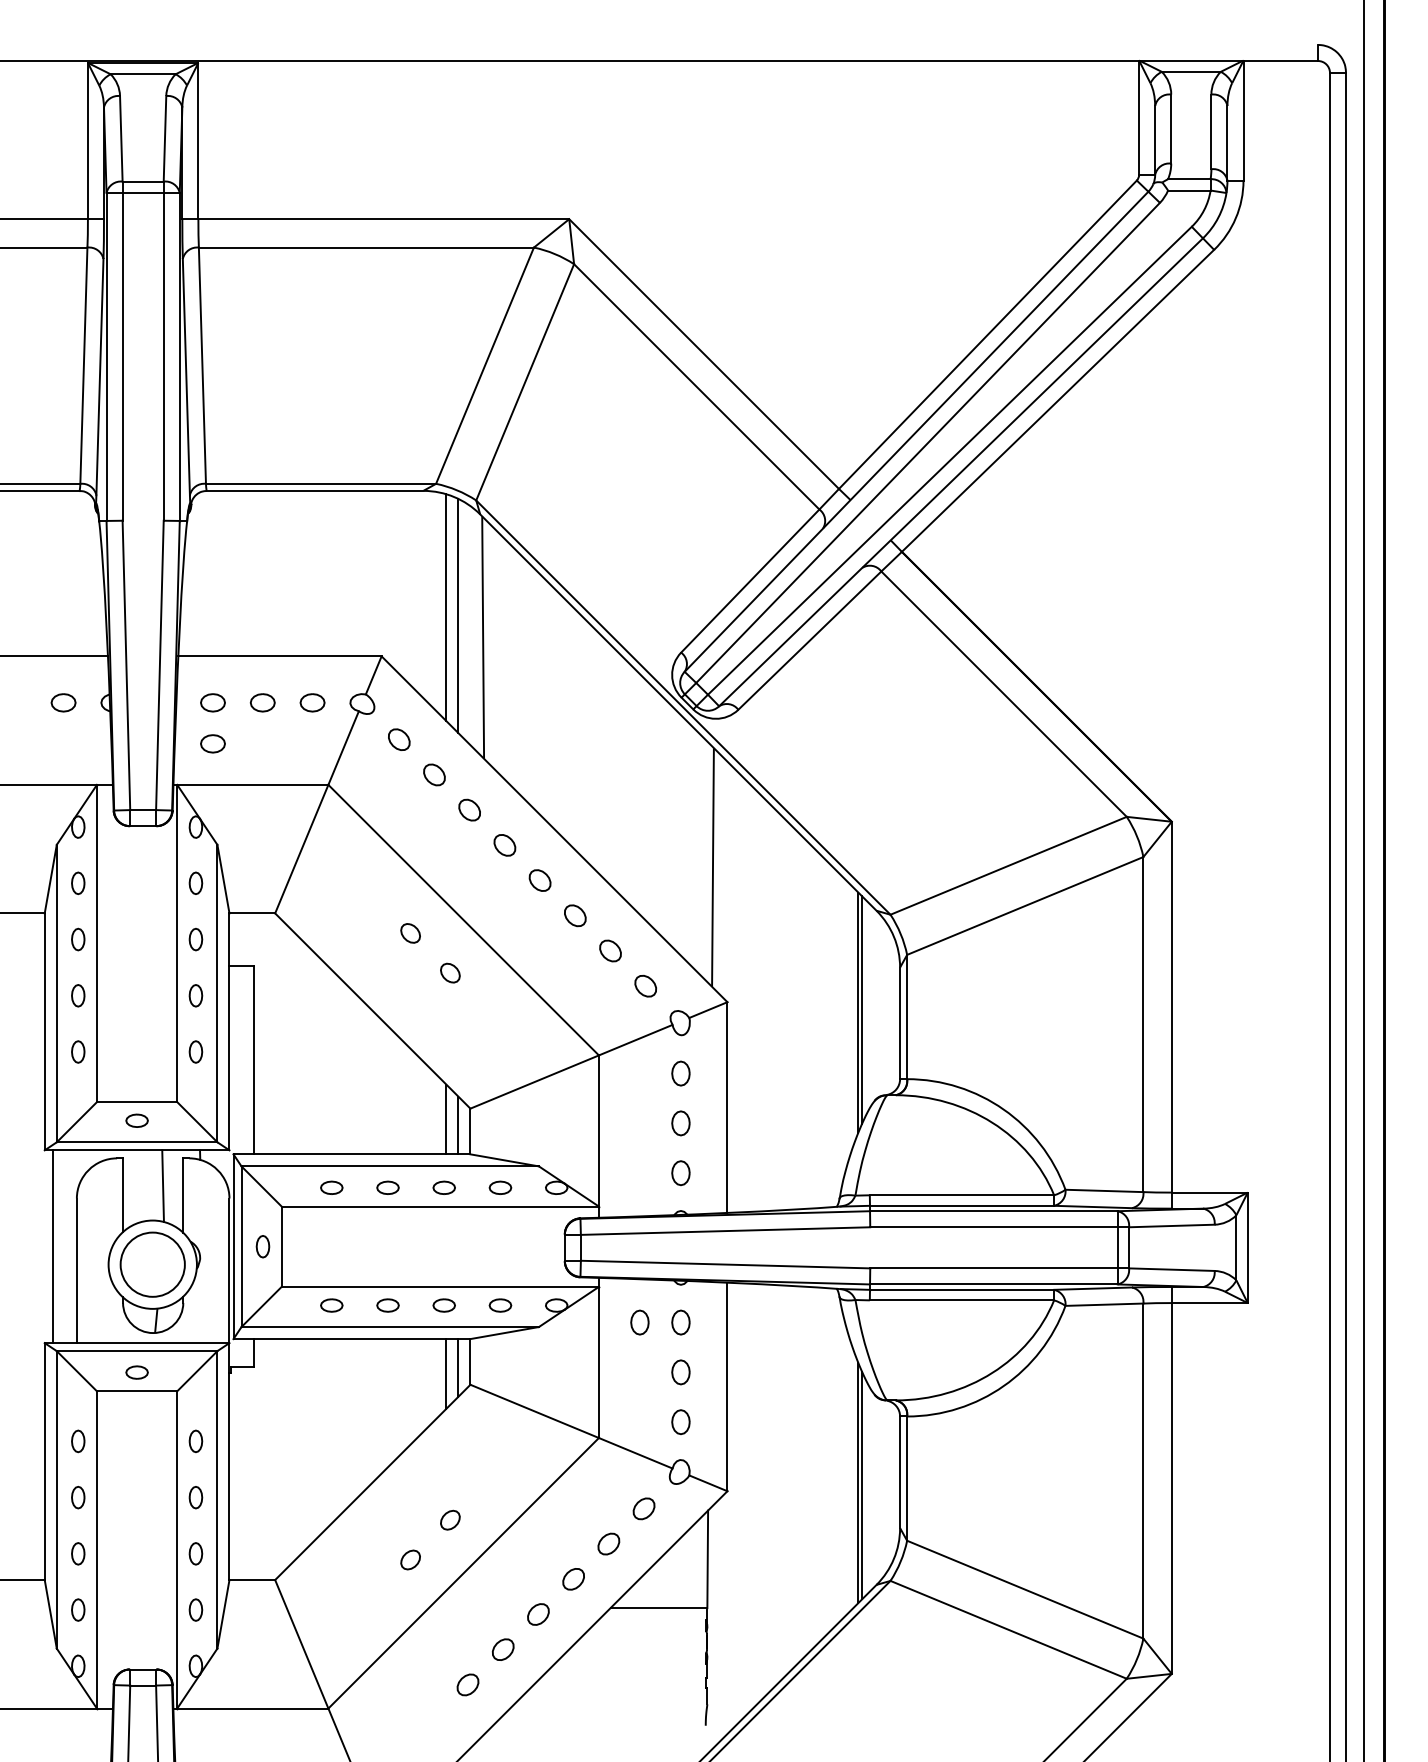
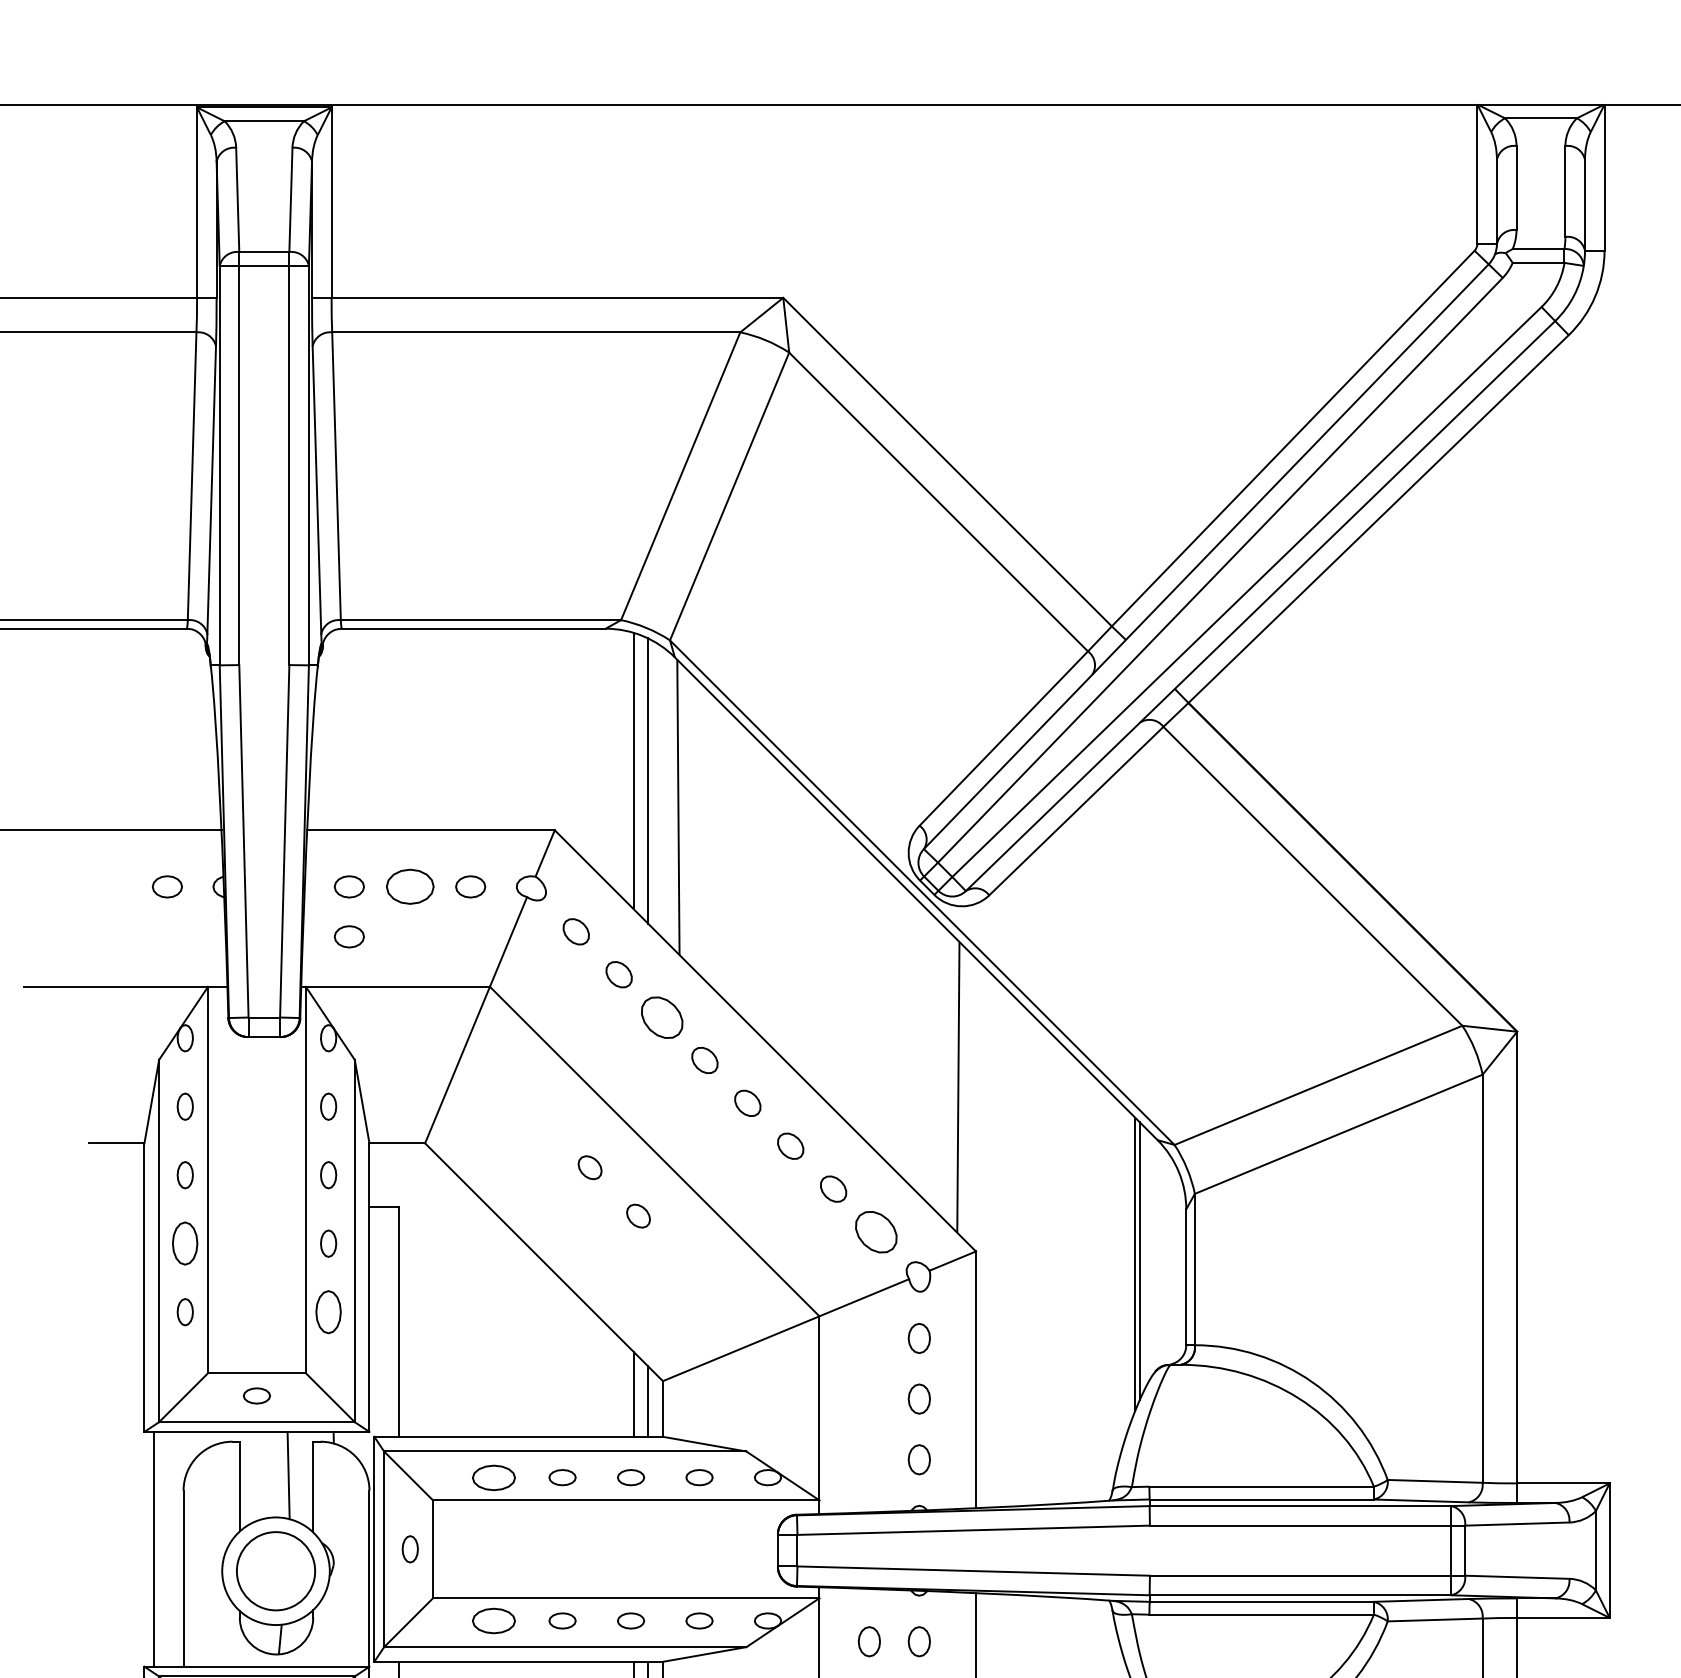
part: (262, 702) -> (409, 886), size x1.6
part: (469, 809) -> (661, 1016), size x1.6
part: (645, 985) -> (876, 1231), size x1.6
part: (78, 995) -> (185, 1243), size x1.6
part: (195, 1051) -> (328, 1311), size x1.6
part: (331, 1187) -> (493, 1477), size x1.6
part: (331, 1305) -> (493, 1620), size x1.6

